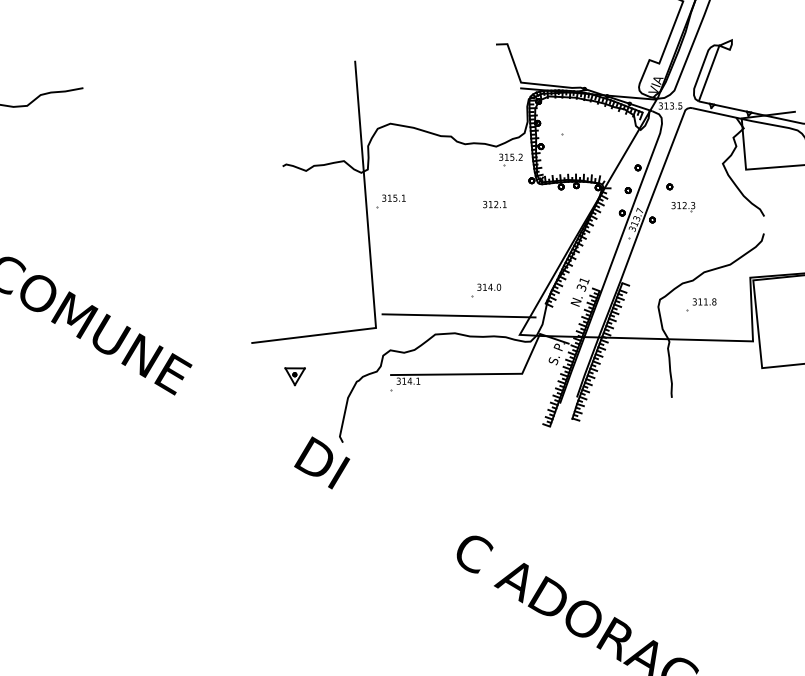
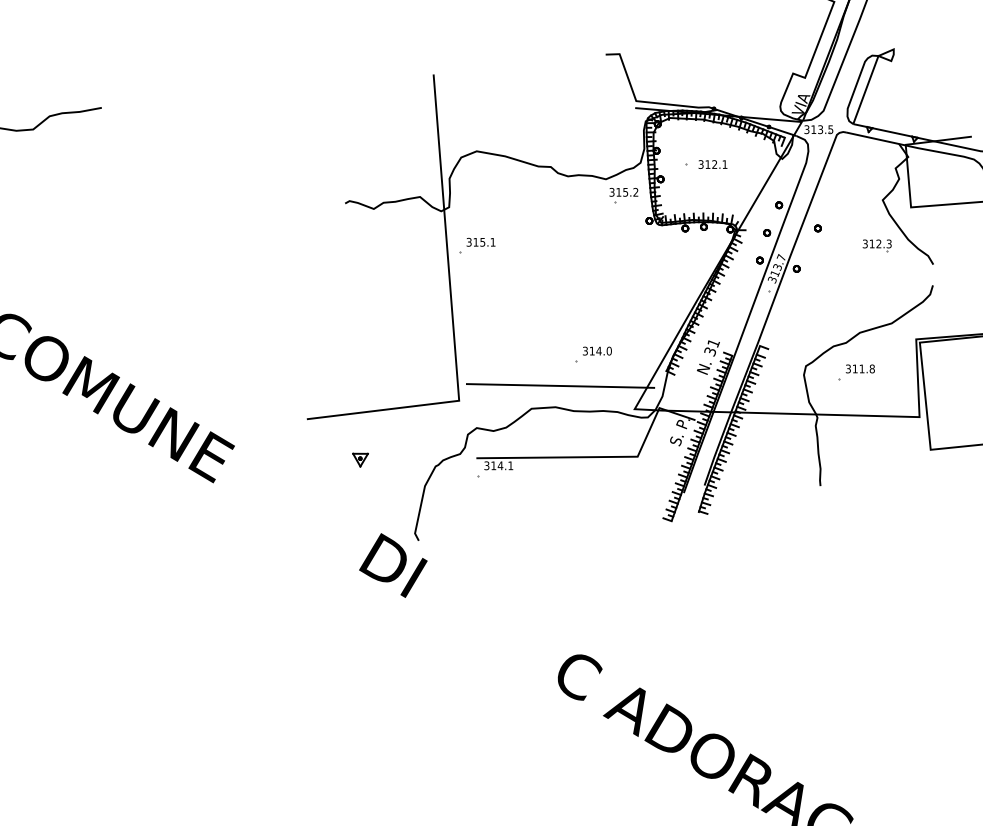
text: (494, 204) -> (712, 164), moved
part: (683, 207) -> (877, 246), moved
part: (295, 376) -> (360, 460), size x0.62

